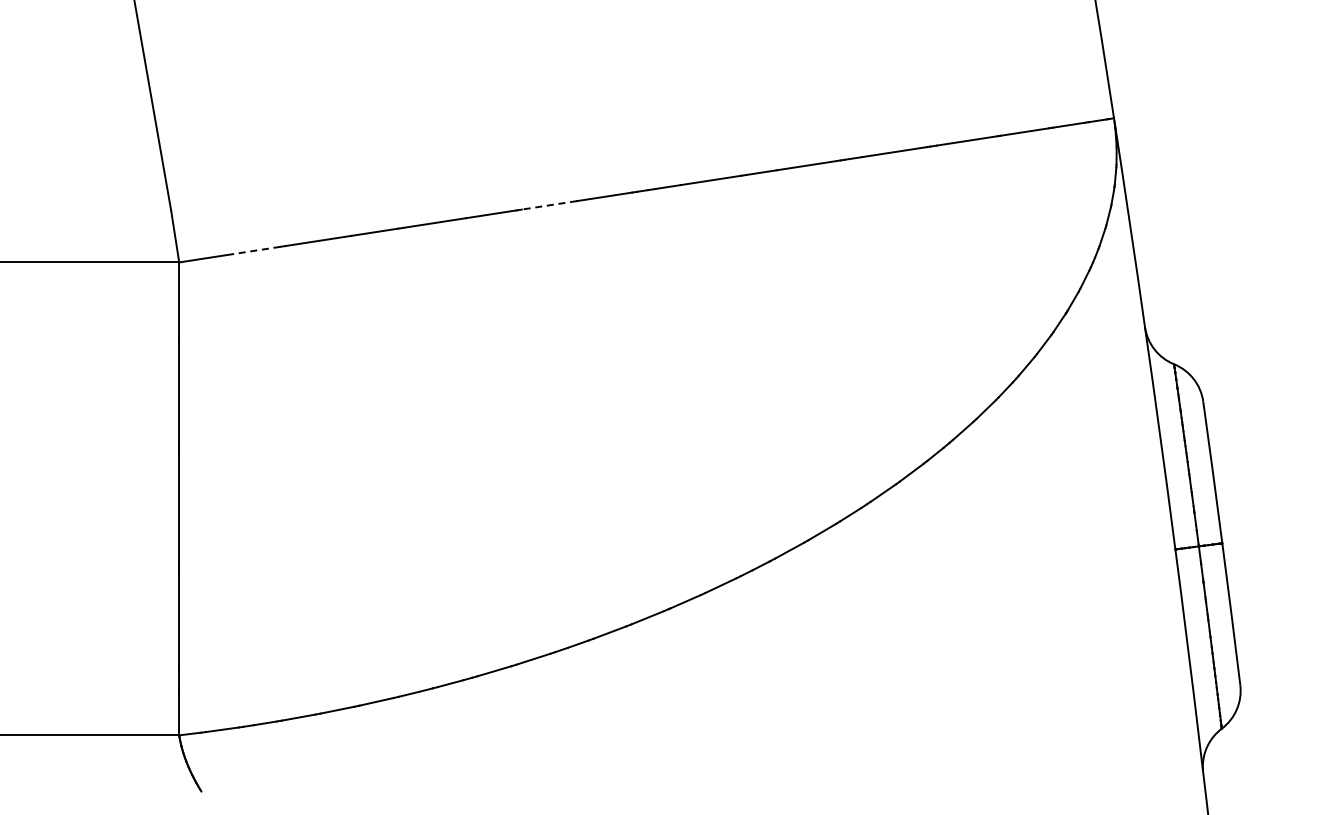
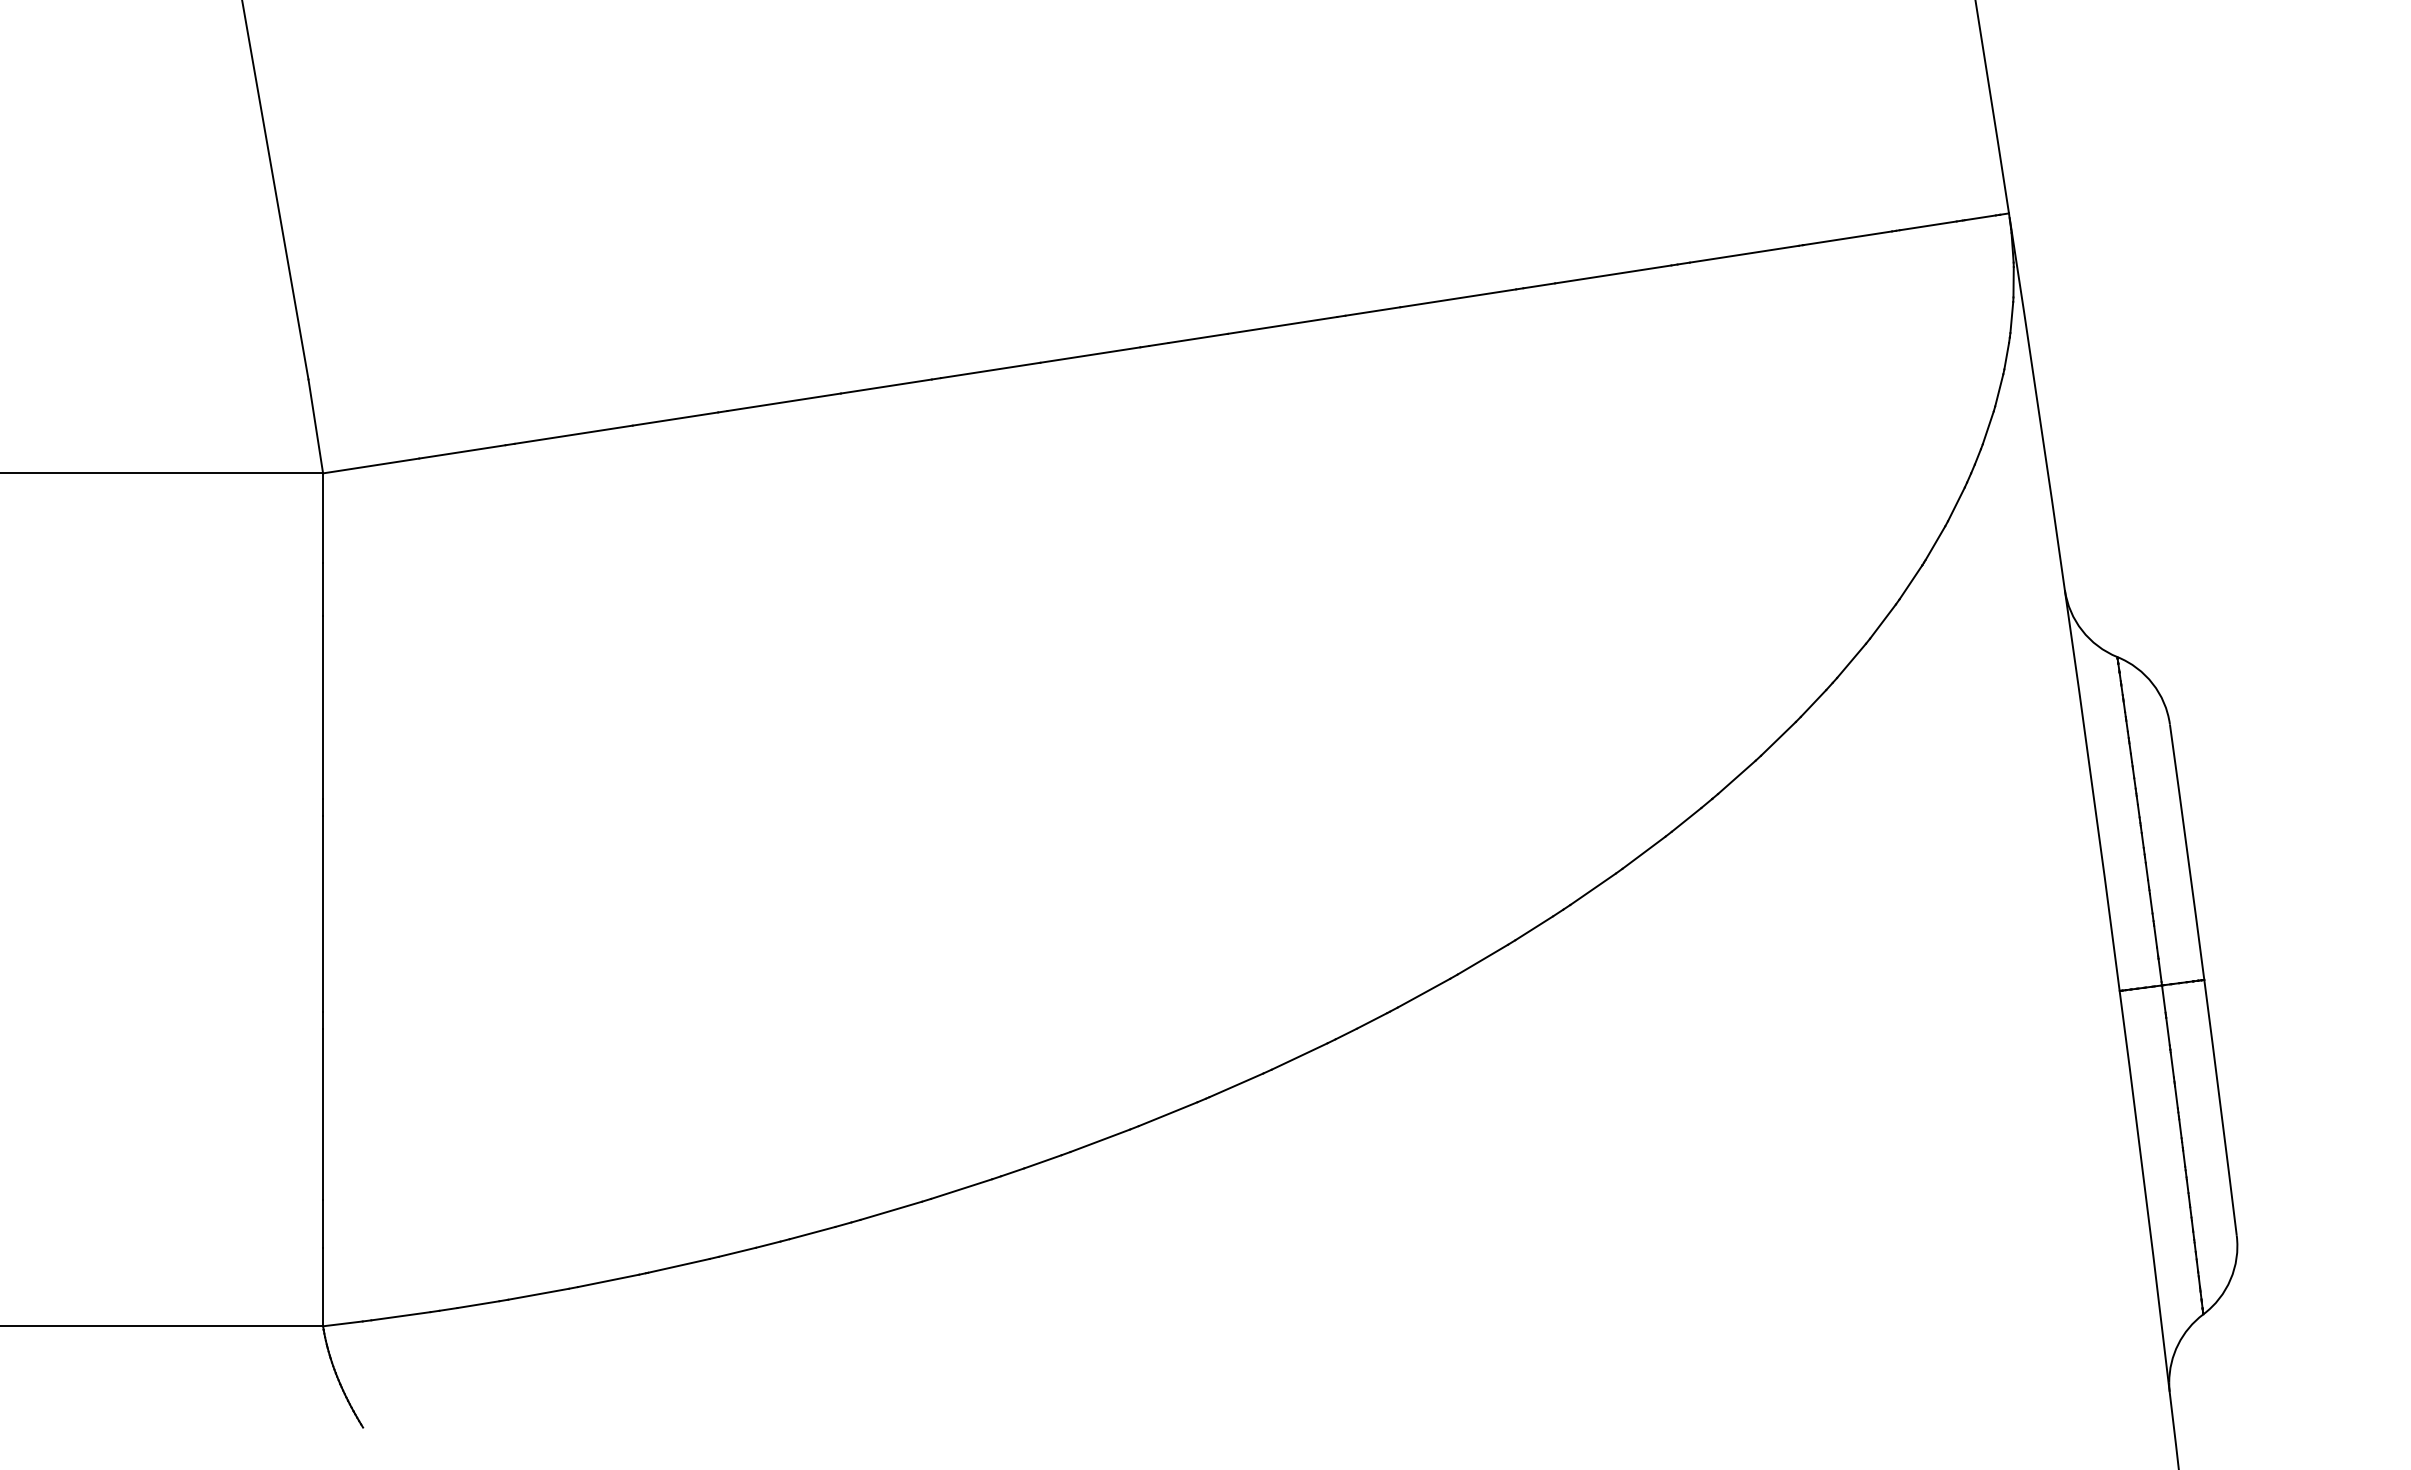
line: (549, 205) -> (990, 370), dashed -> solid
line: (255, 250) -> (460, 451), dashed -> solid

